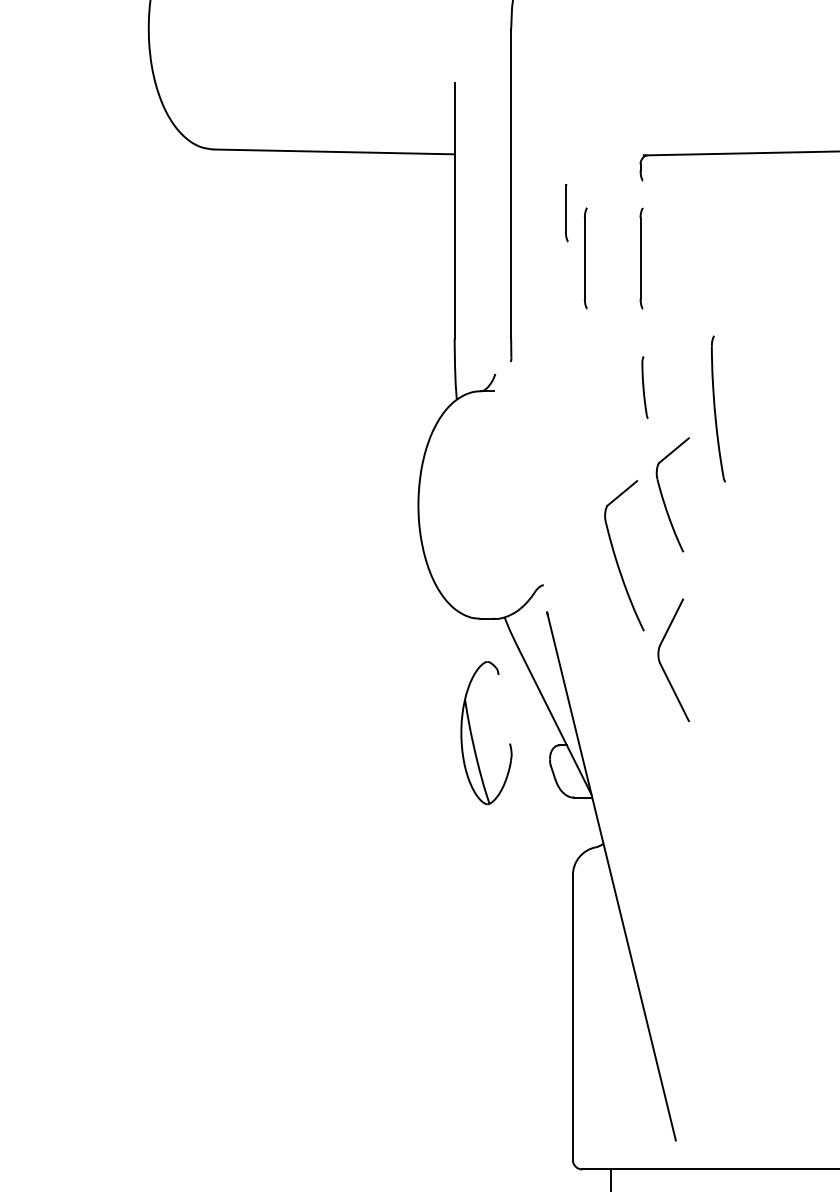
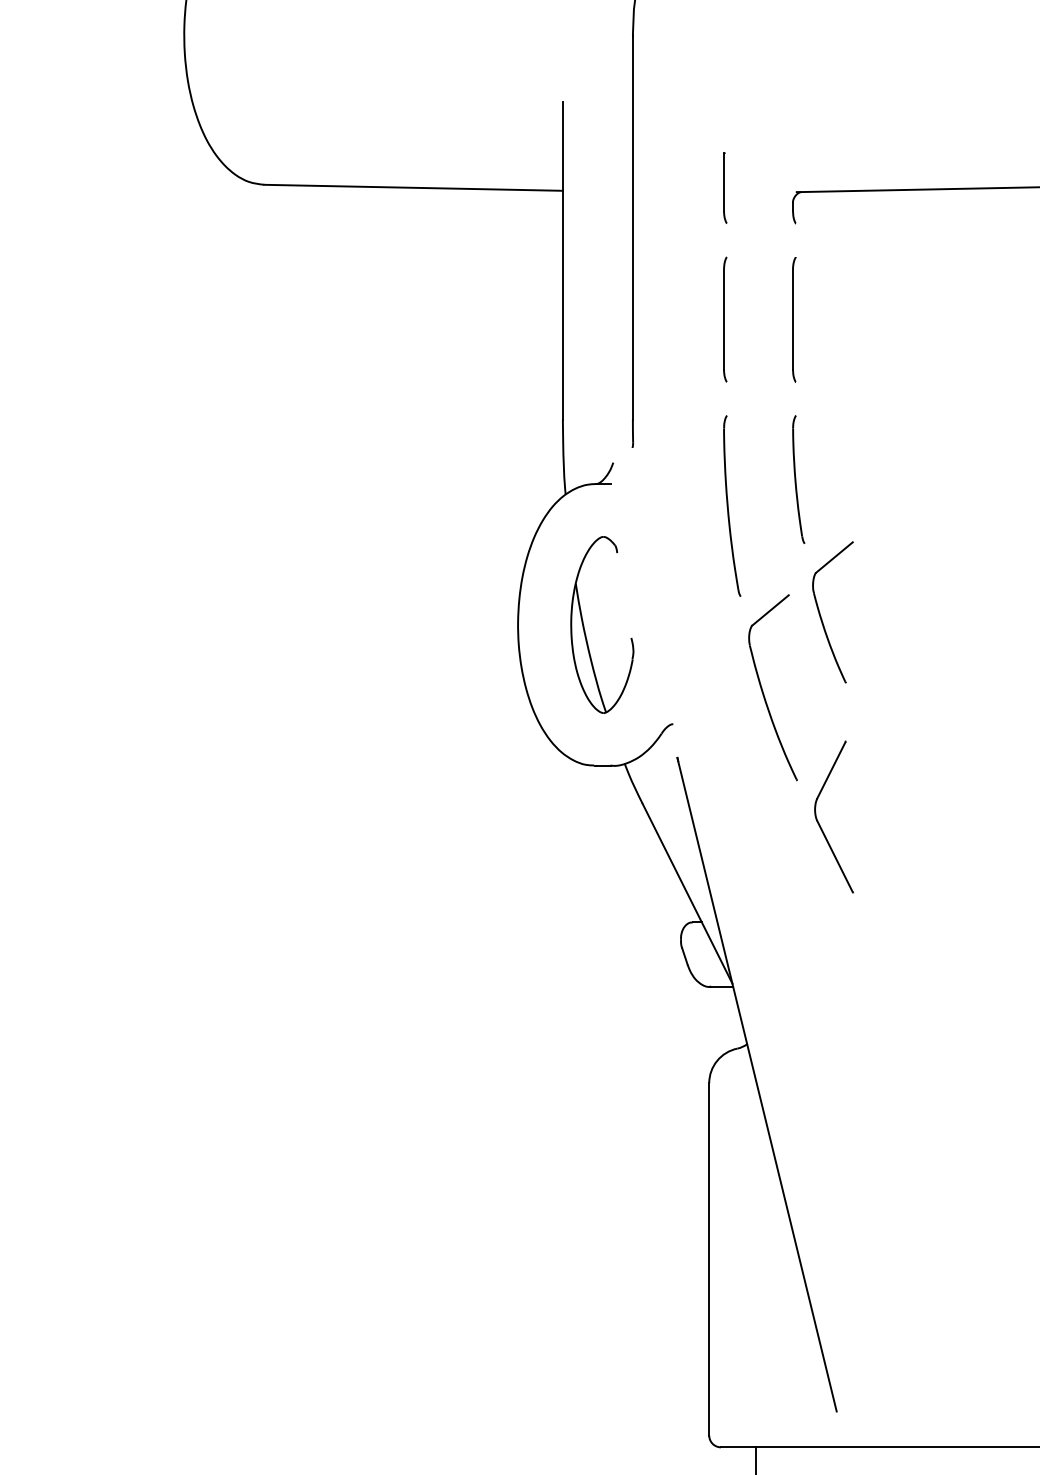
part: (566, 213) -> (724, 188), moved
part: (644, 387) -> (797, 479), size x1.67
part: (718, 408) -> (732, 505), moved
part: (472, 734) -> (584, 626), moved

